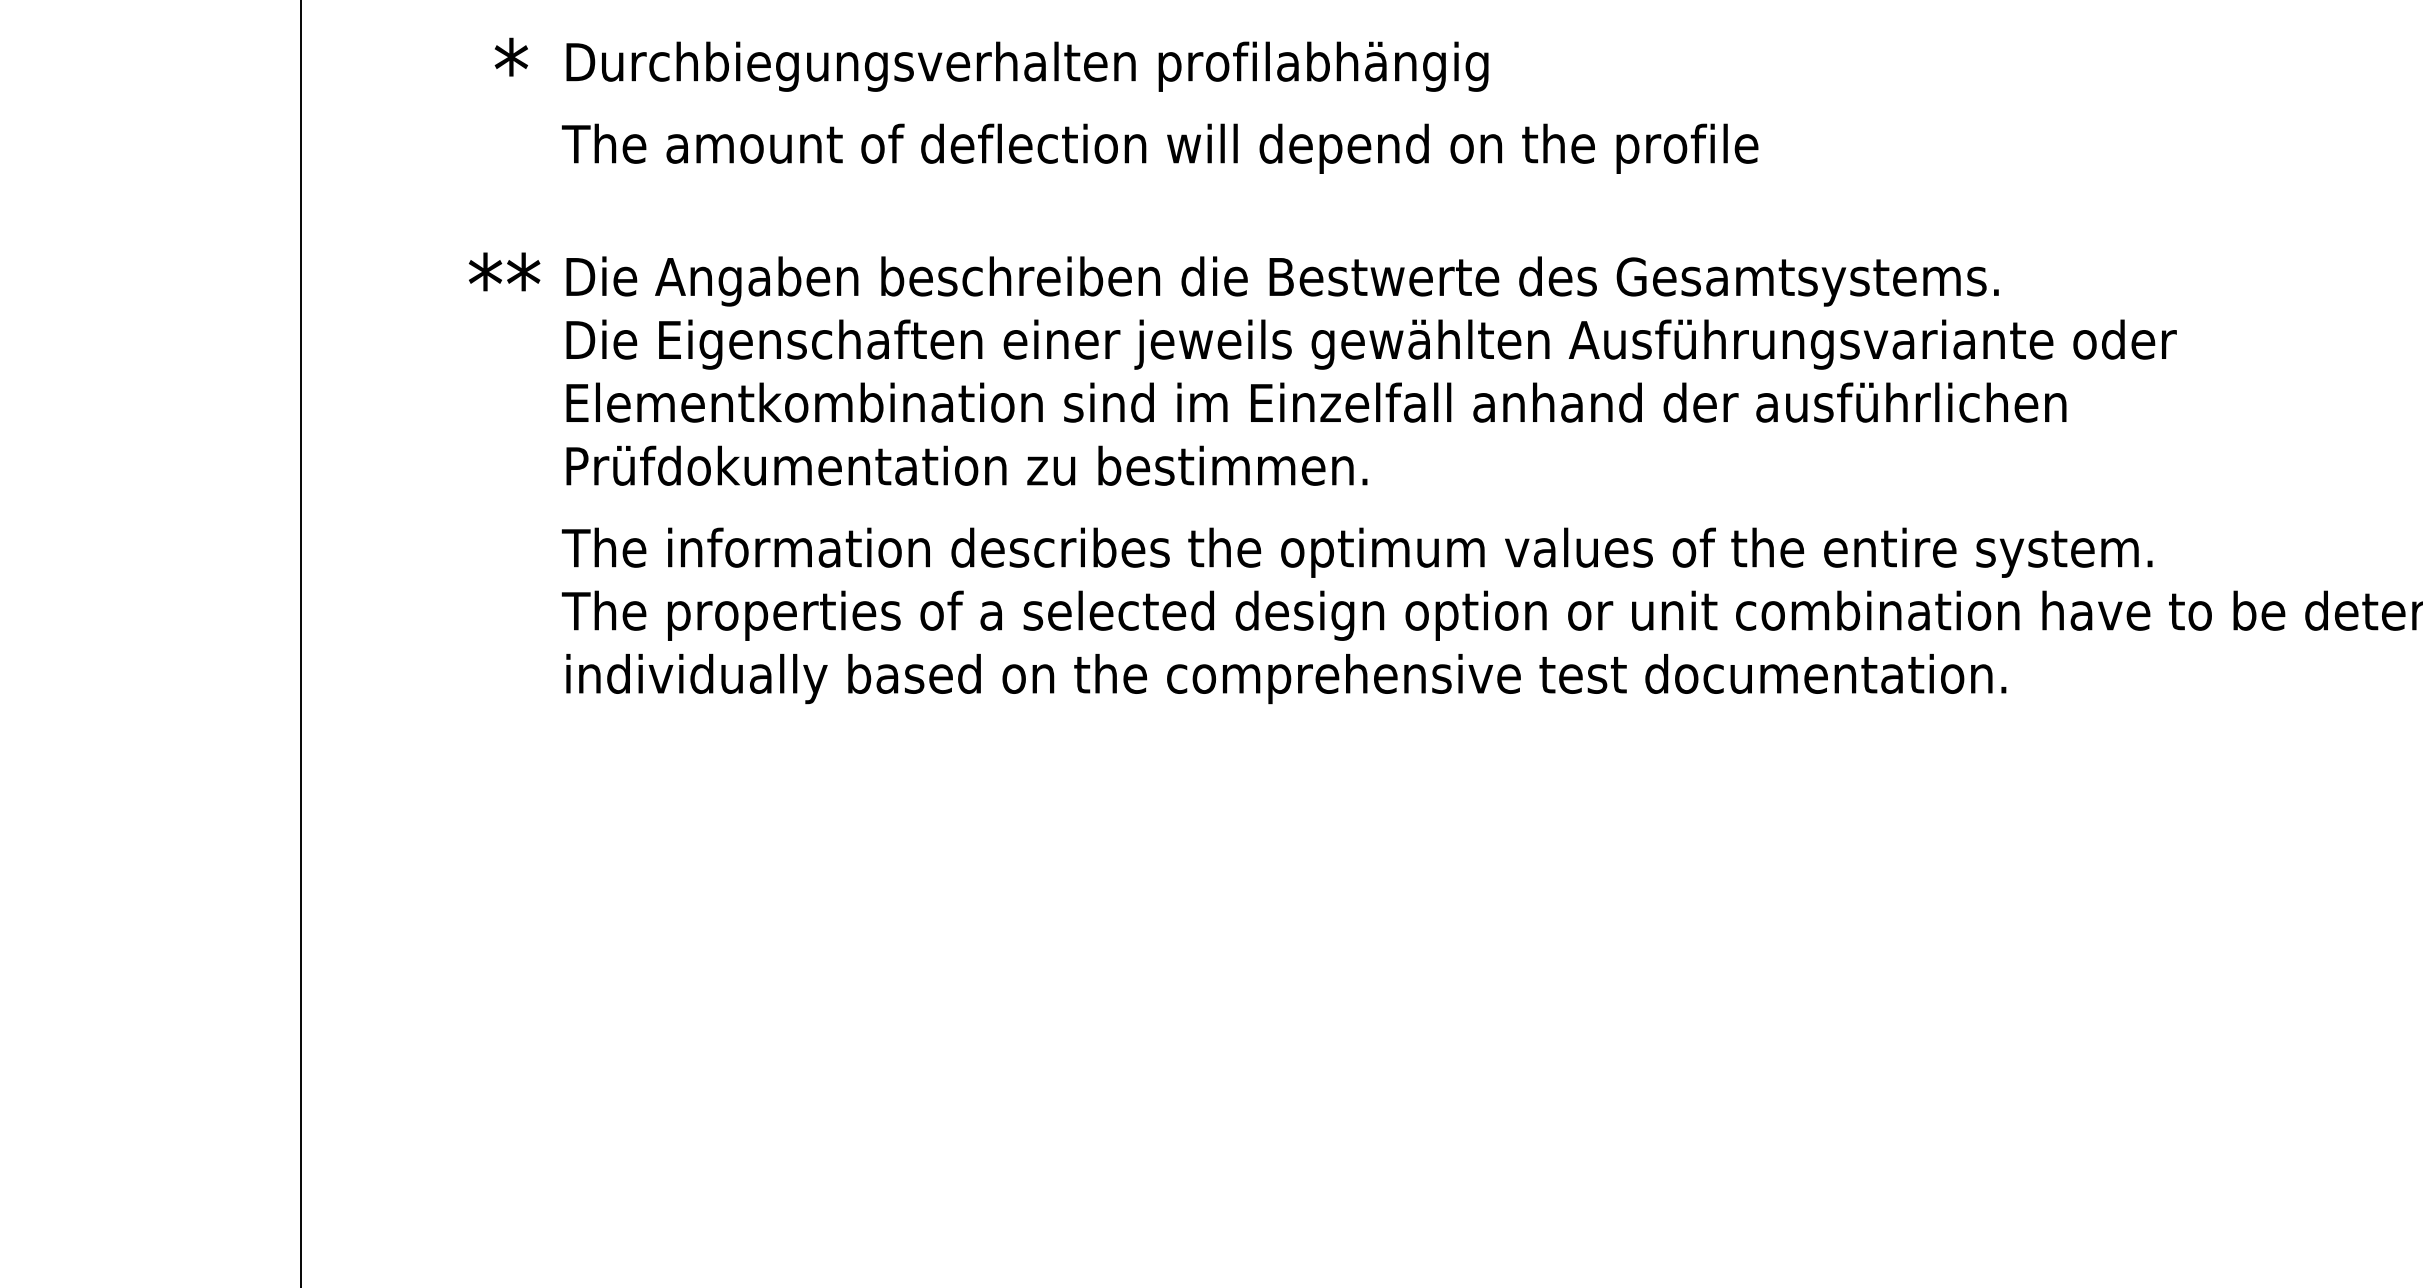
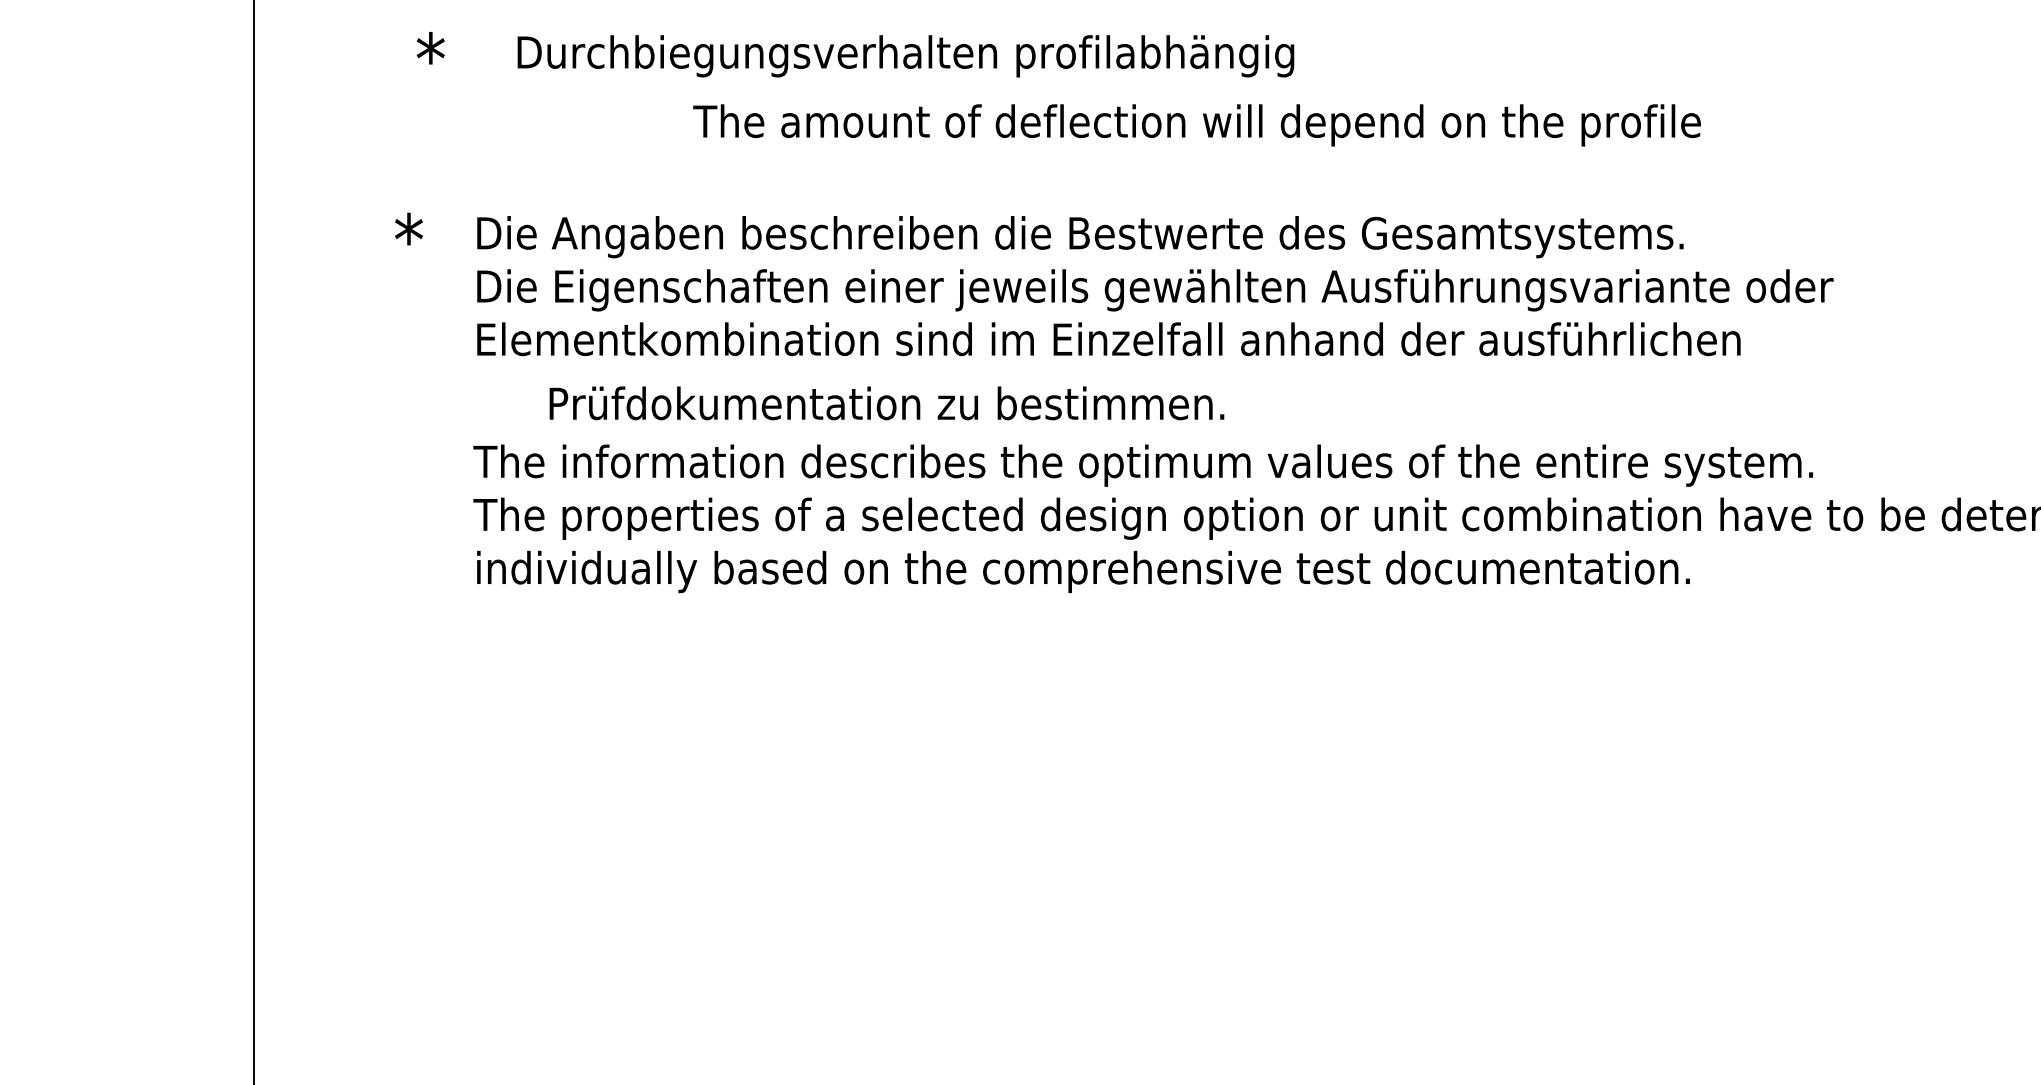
text: (1027, 66) -> (905, 56), moved
text: (1159, 148) -> (1196, 125), moved
text: (523, 271) -> (440, 228), ** -> *
text: (966, 465) -> (886, 403), moved

